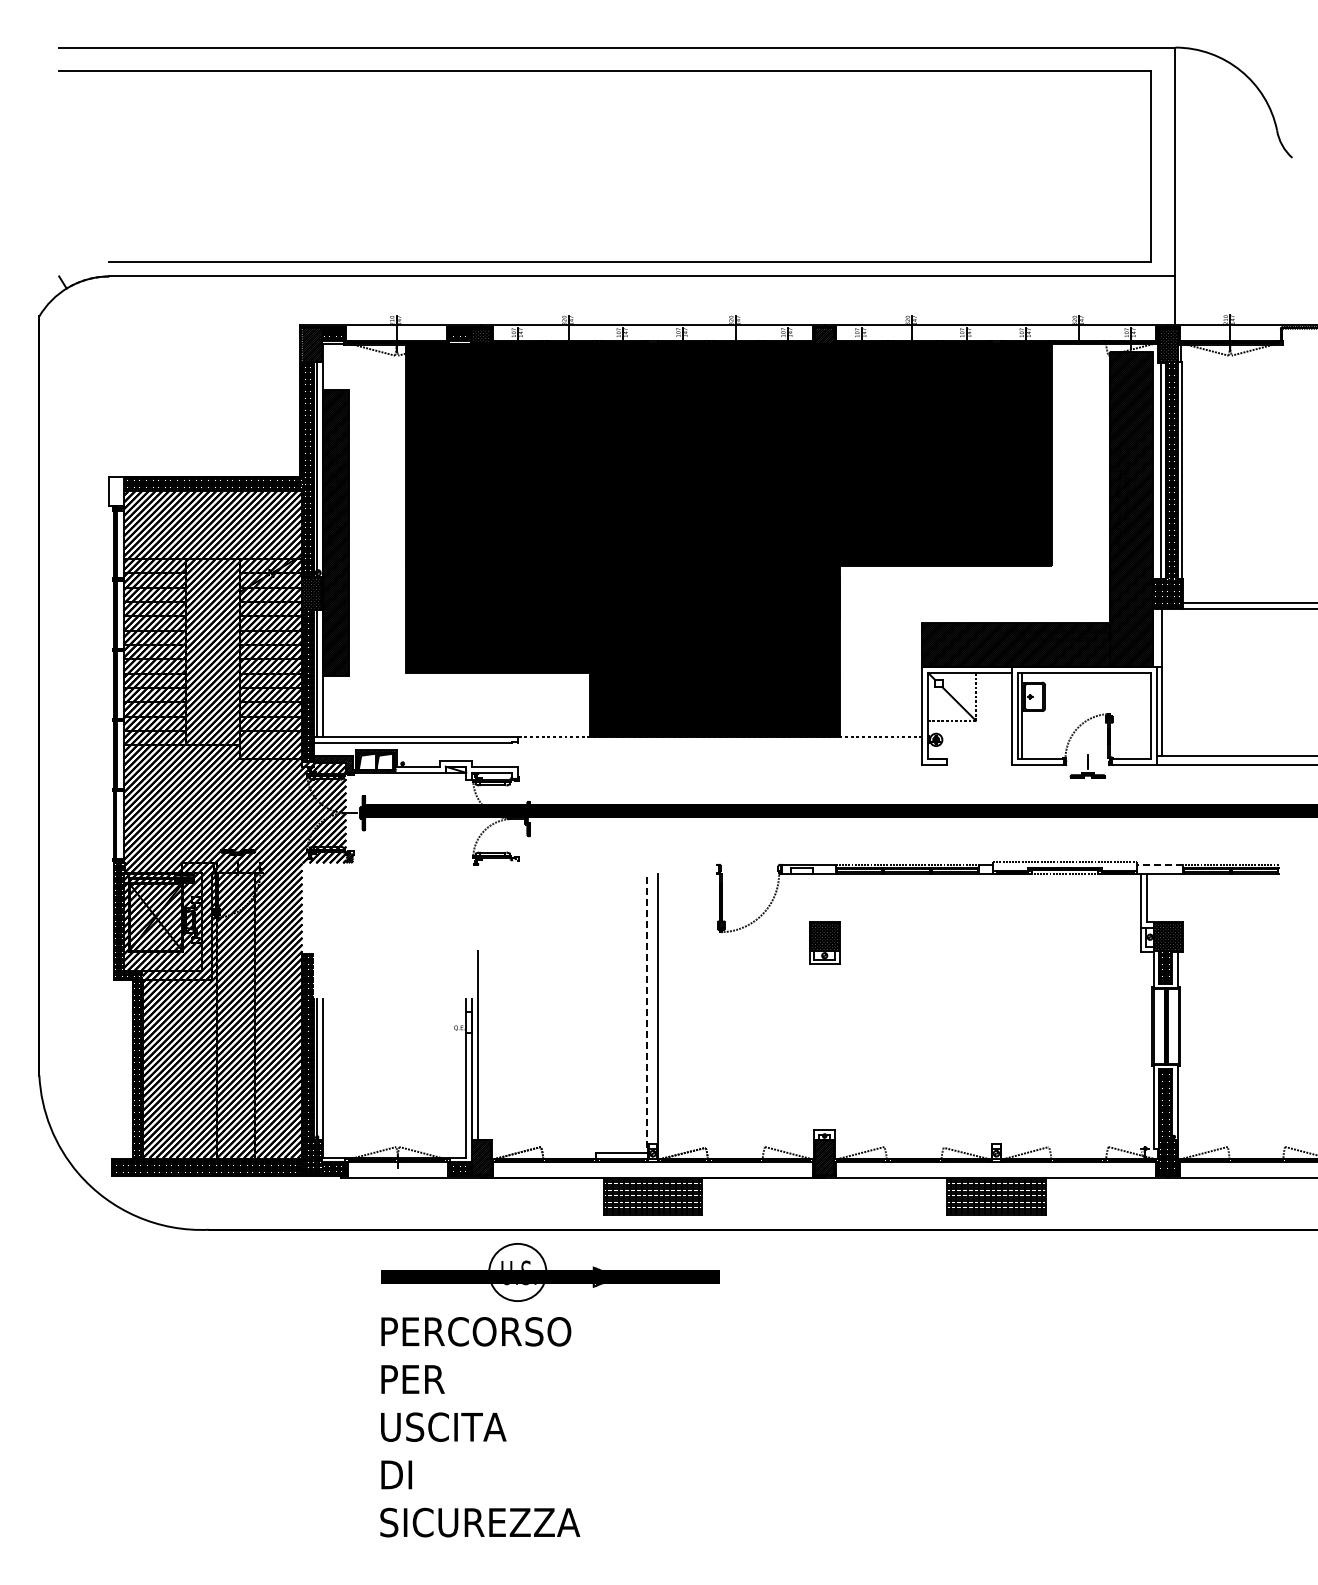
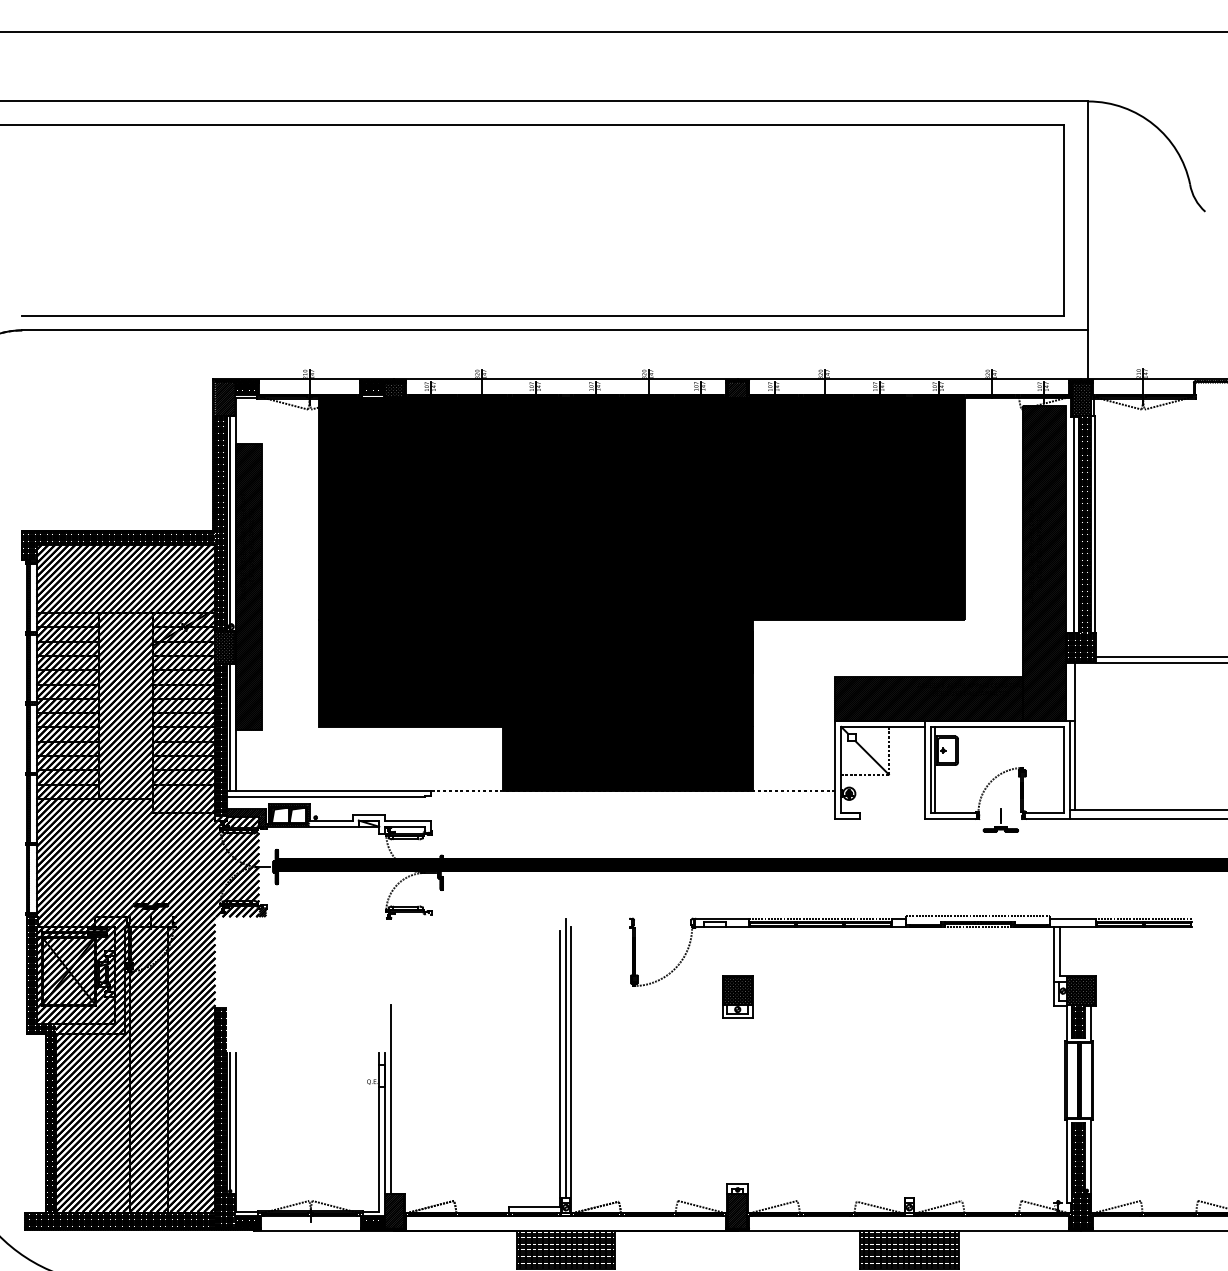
hatch: (116, 491) -> (29, 545), added
line: (1159, 865) -> (1072, 919), dashed -> solid
line: (653, 1004) -> (566, 1058), added
line: (647, 1015) -> (560, 1069), dashed -> solid

